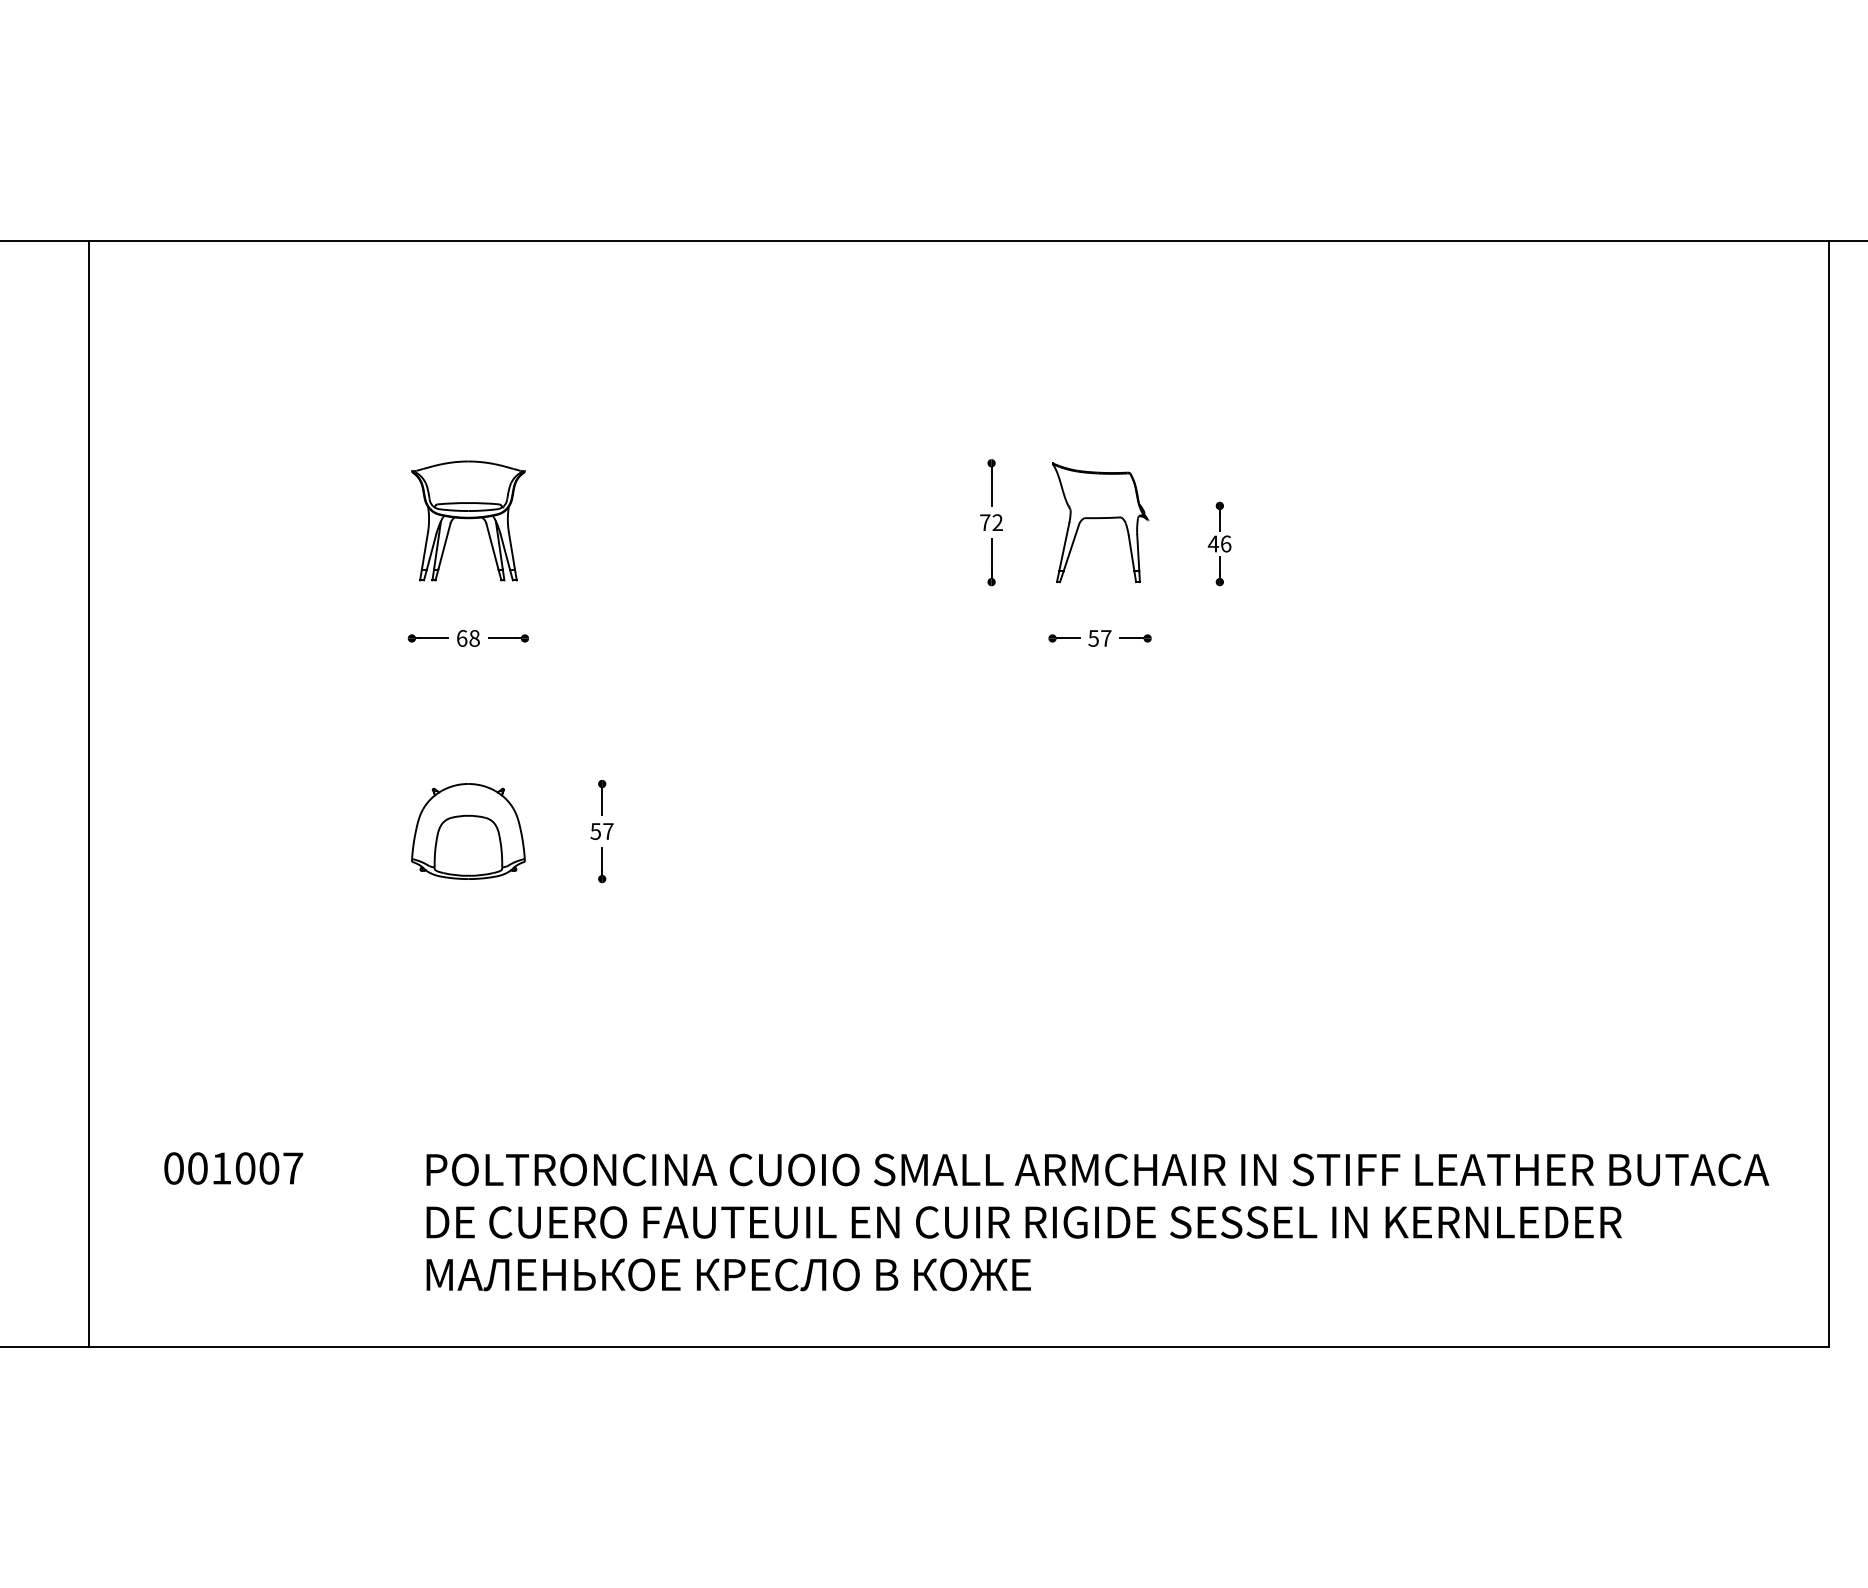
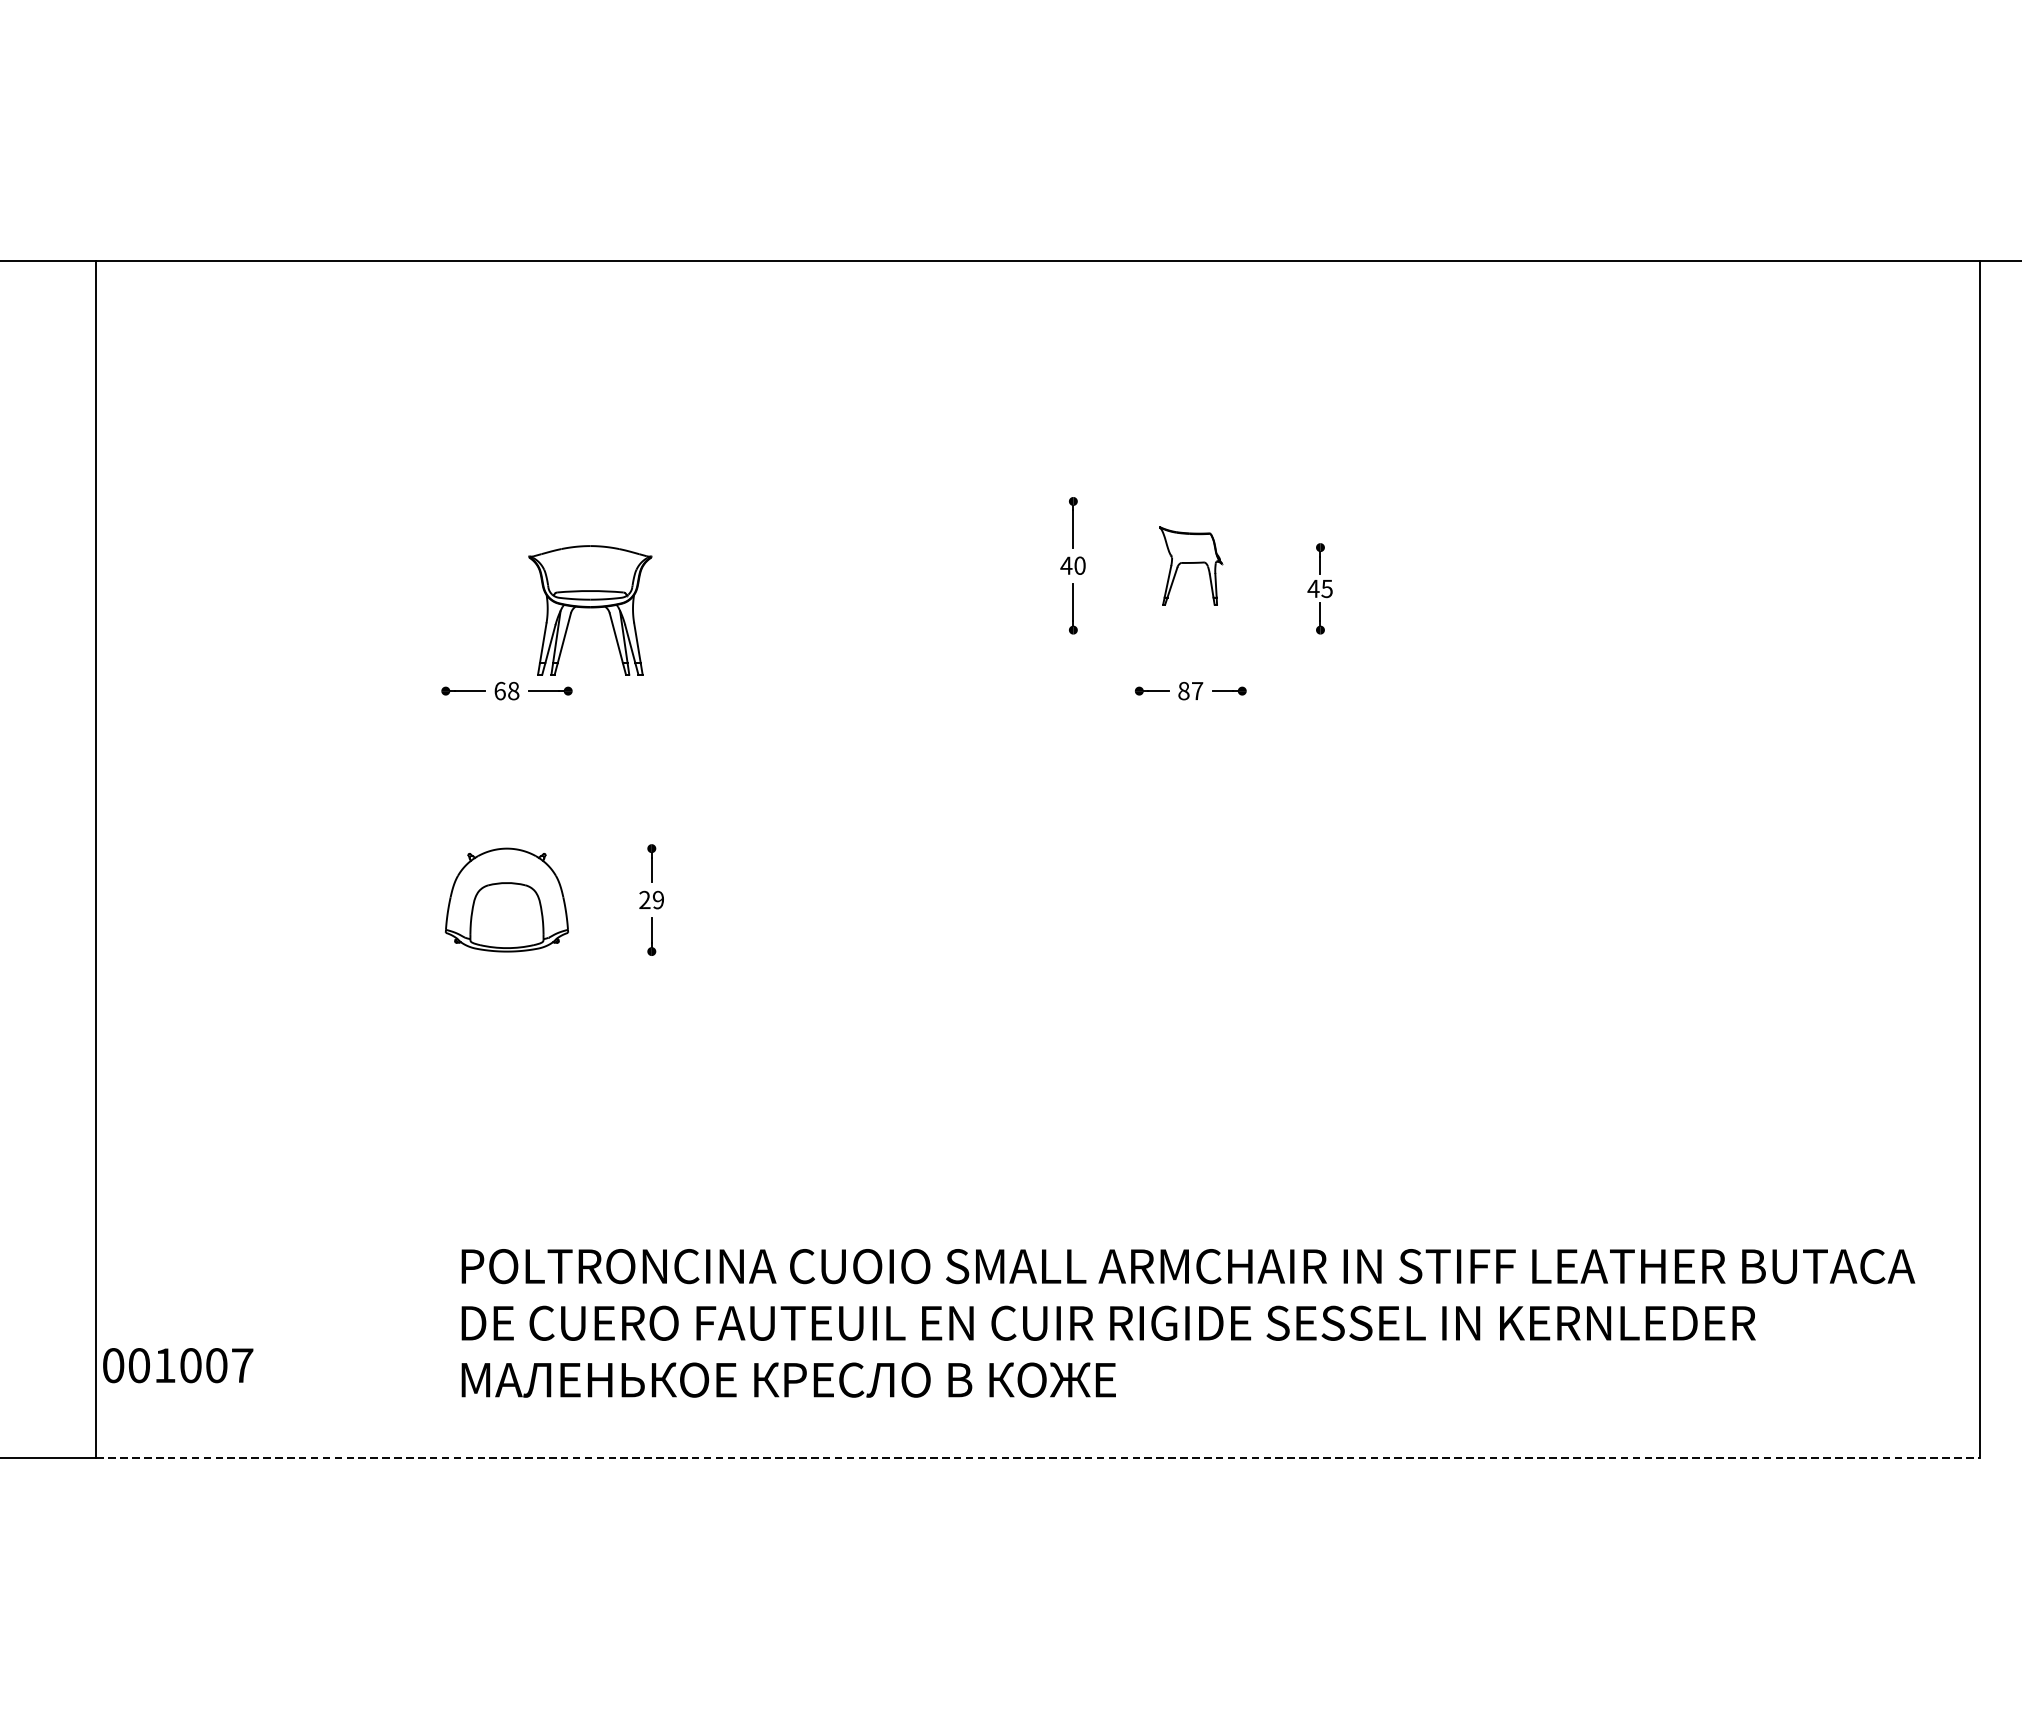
part: (468, 520) -> (590, 609), moved
text: (990, 522) -> (1072, 565), 72 -> 40
part: (1100, 522) -> (1191, 565), size x0.6
text: (1225, 543) -> (1326, 588), 46 -> 45
text: (1093, 638) -> (1183, 691), 57 -> 87
text: (601, 831) -> (651, 900), 57 -> 29
text: (233, 1168) -> (177, 1365), moved
line: (959, 1346) -> (1038, 1457), solid -> dashed

